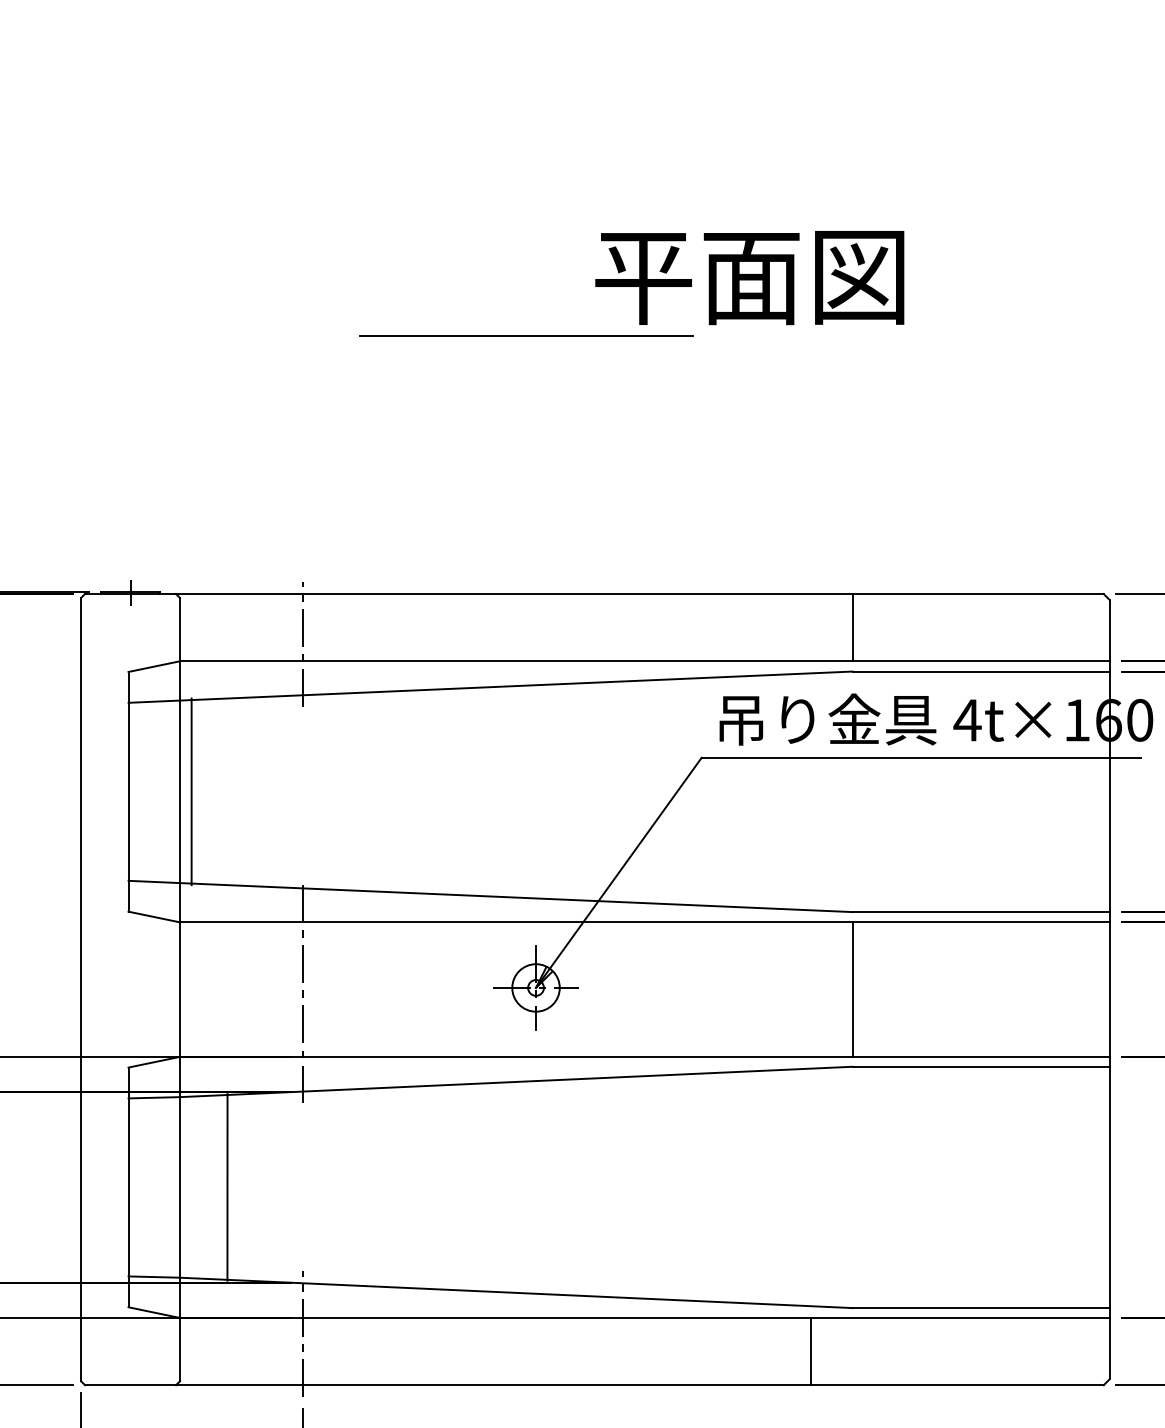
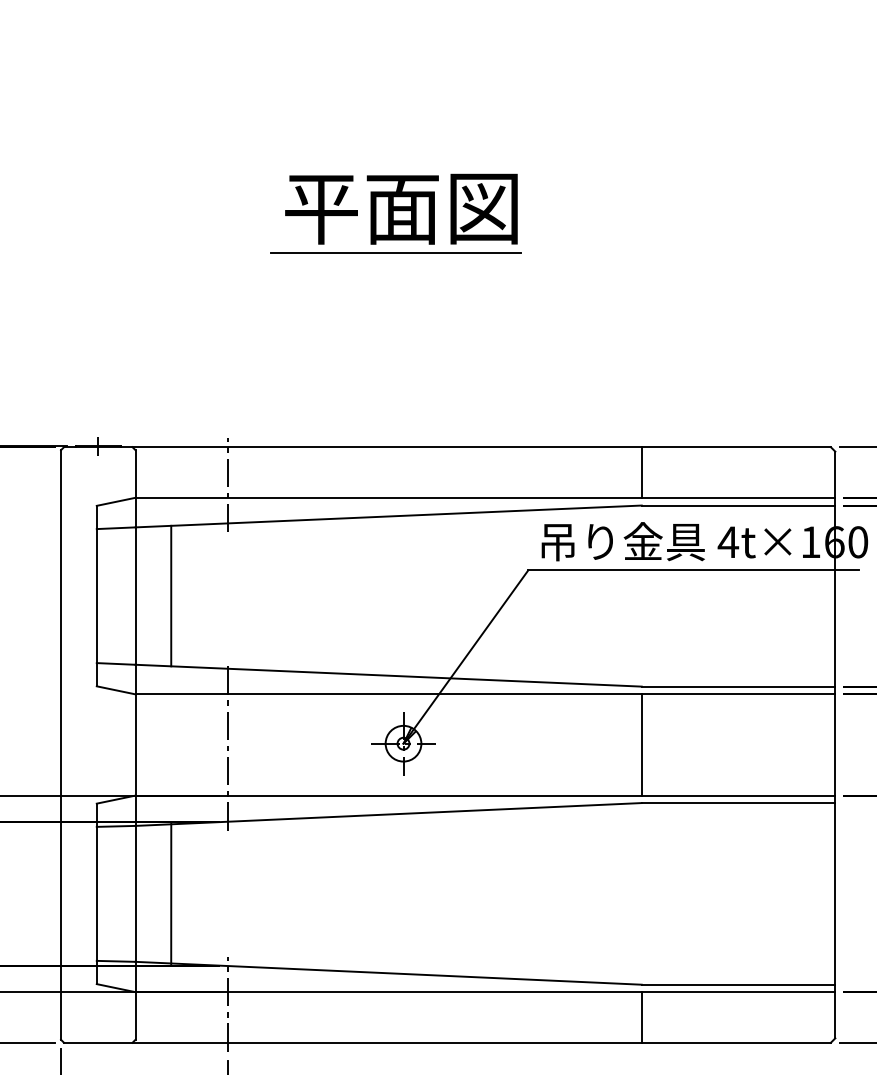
text: (749, 276) -> (401, 208), moved
line: (191, 791) -> (171, 595), moved
line: (810, 1351) -> (641, 1017), moved

